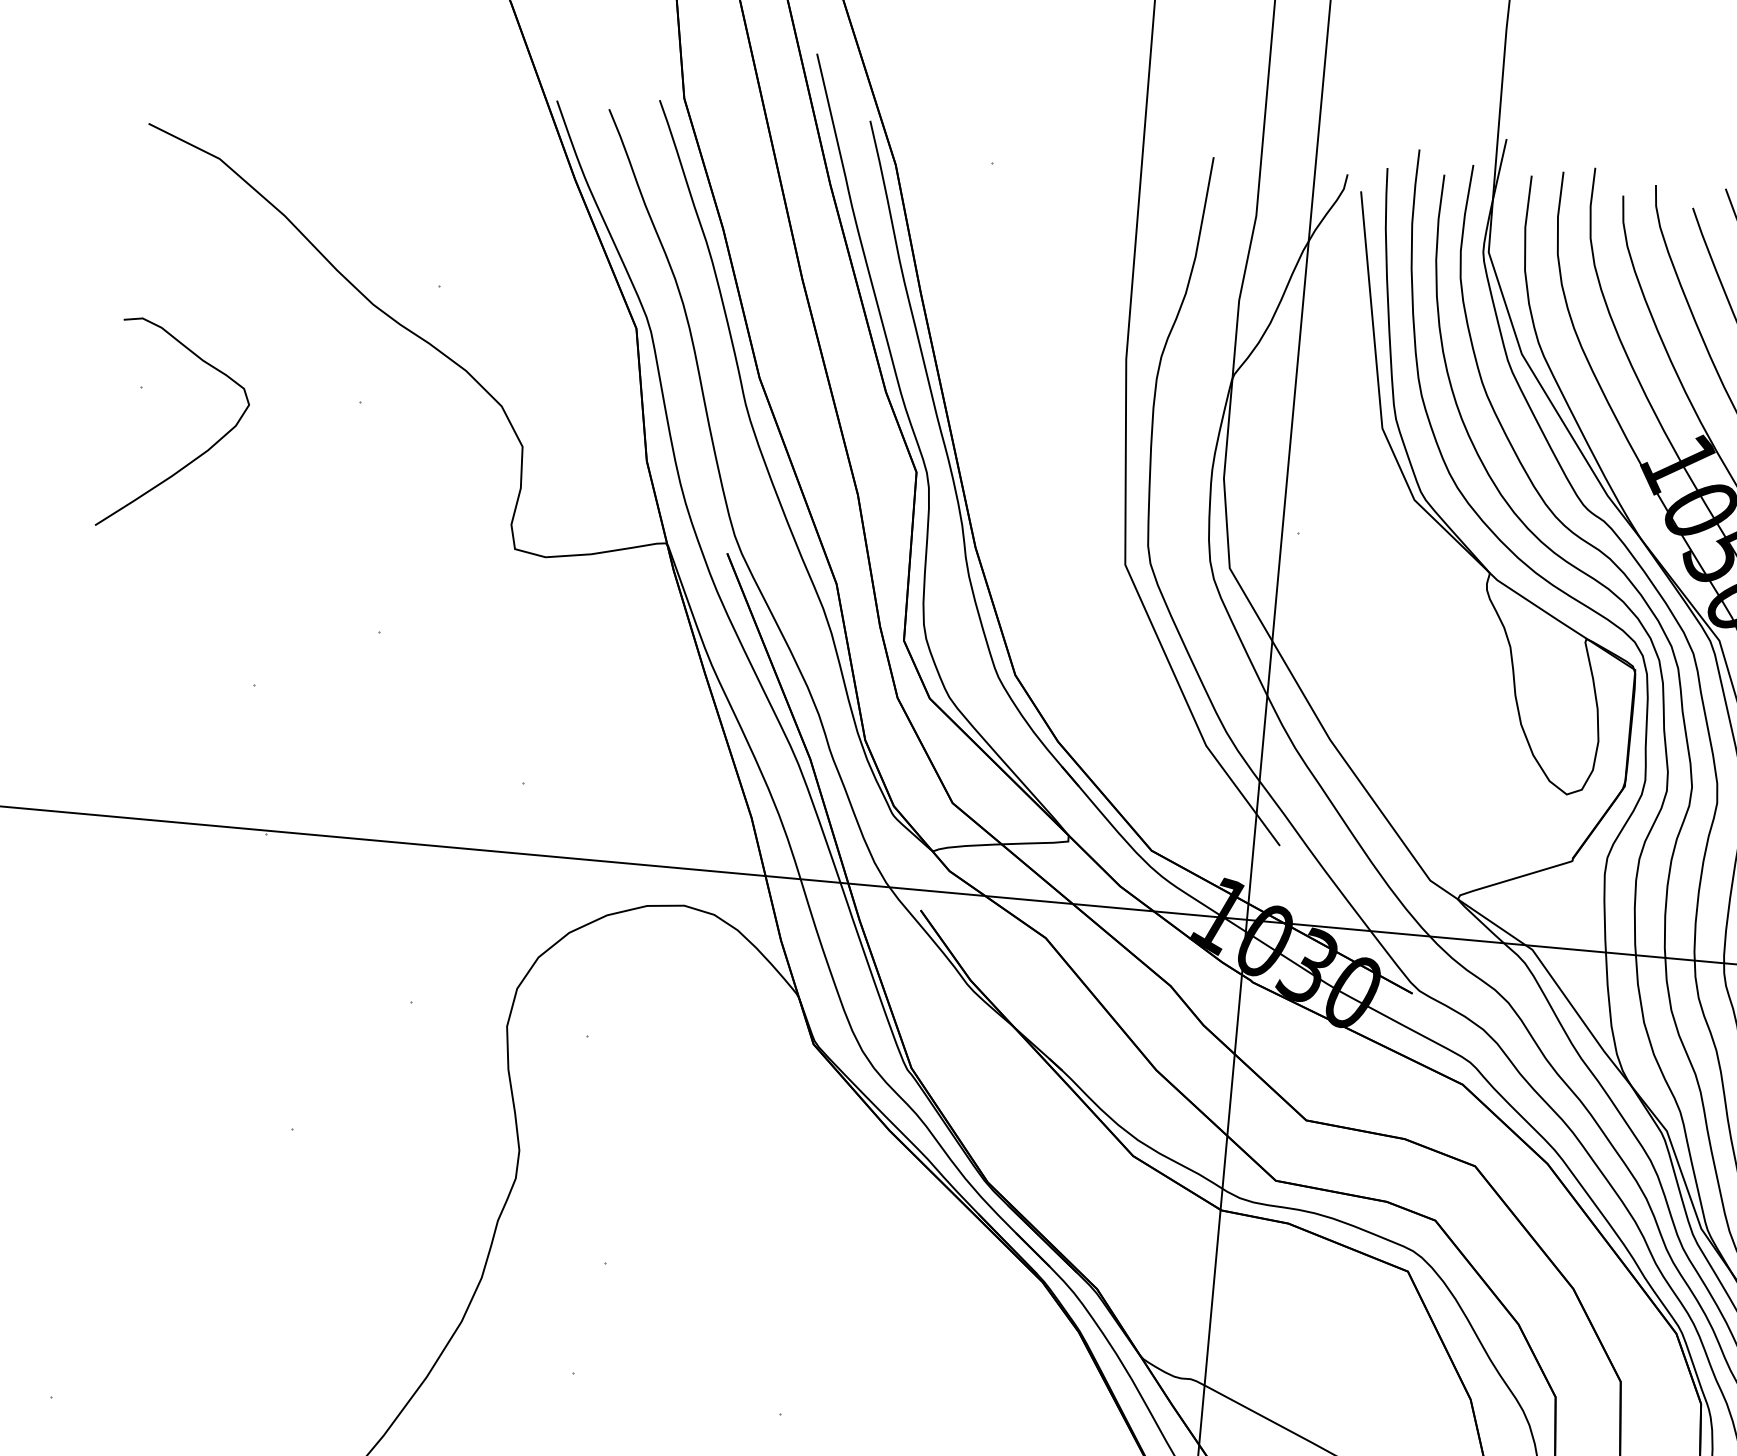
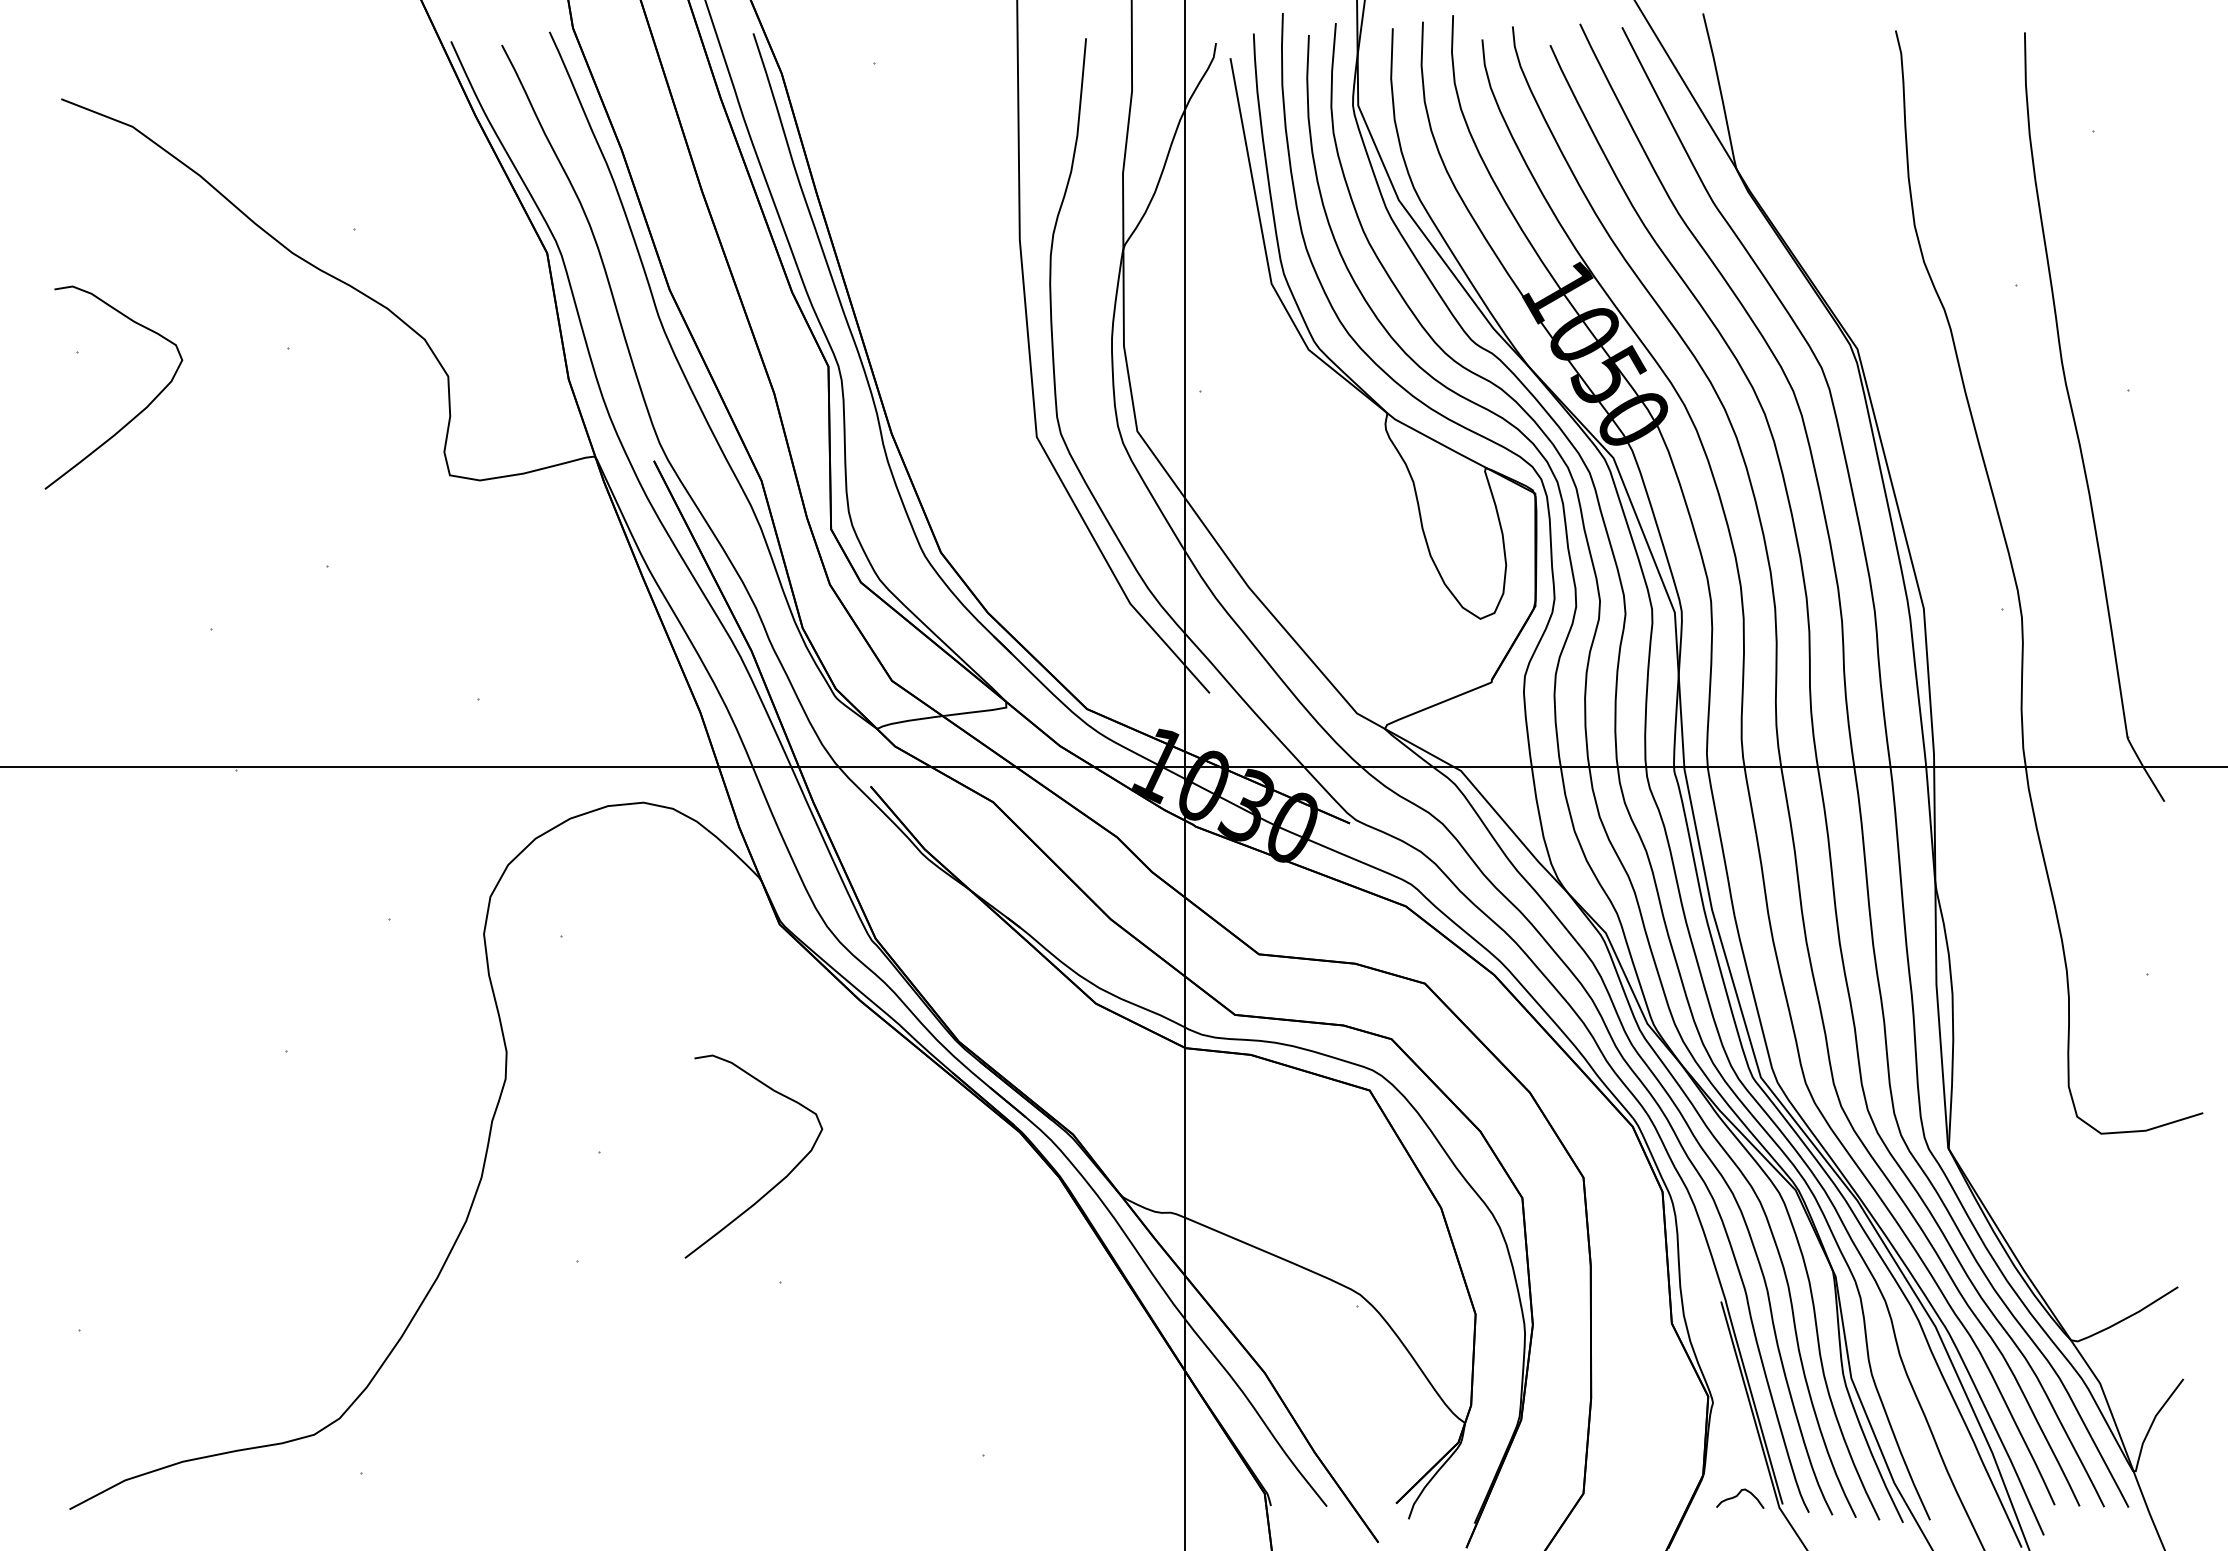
curve: (784, 1312) -> (775, 1184), added

